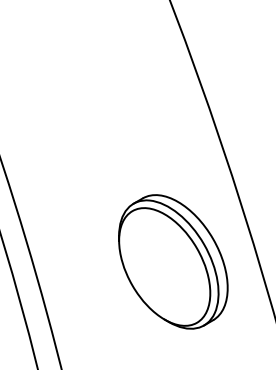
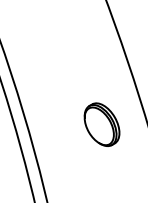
part: (172, 261) -> (101, 124), size x0.6

